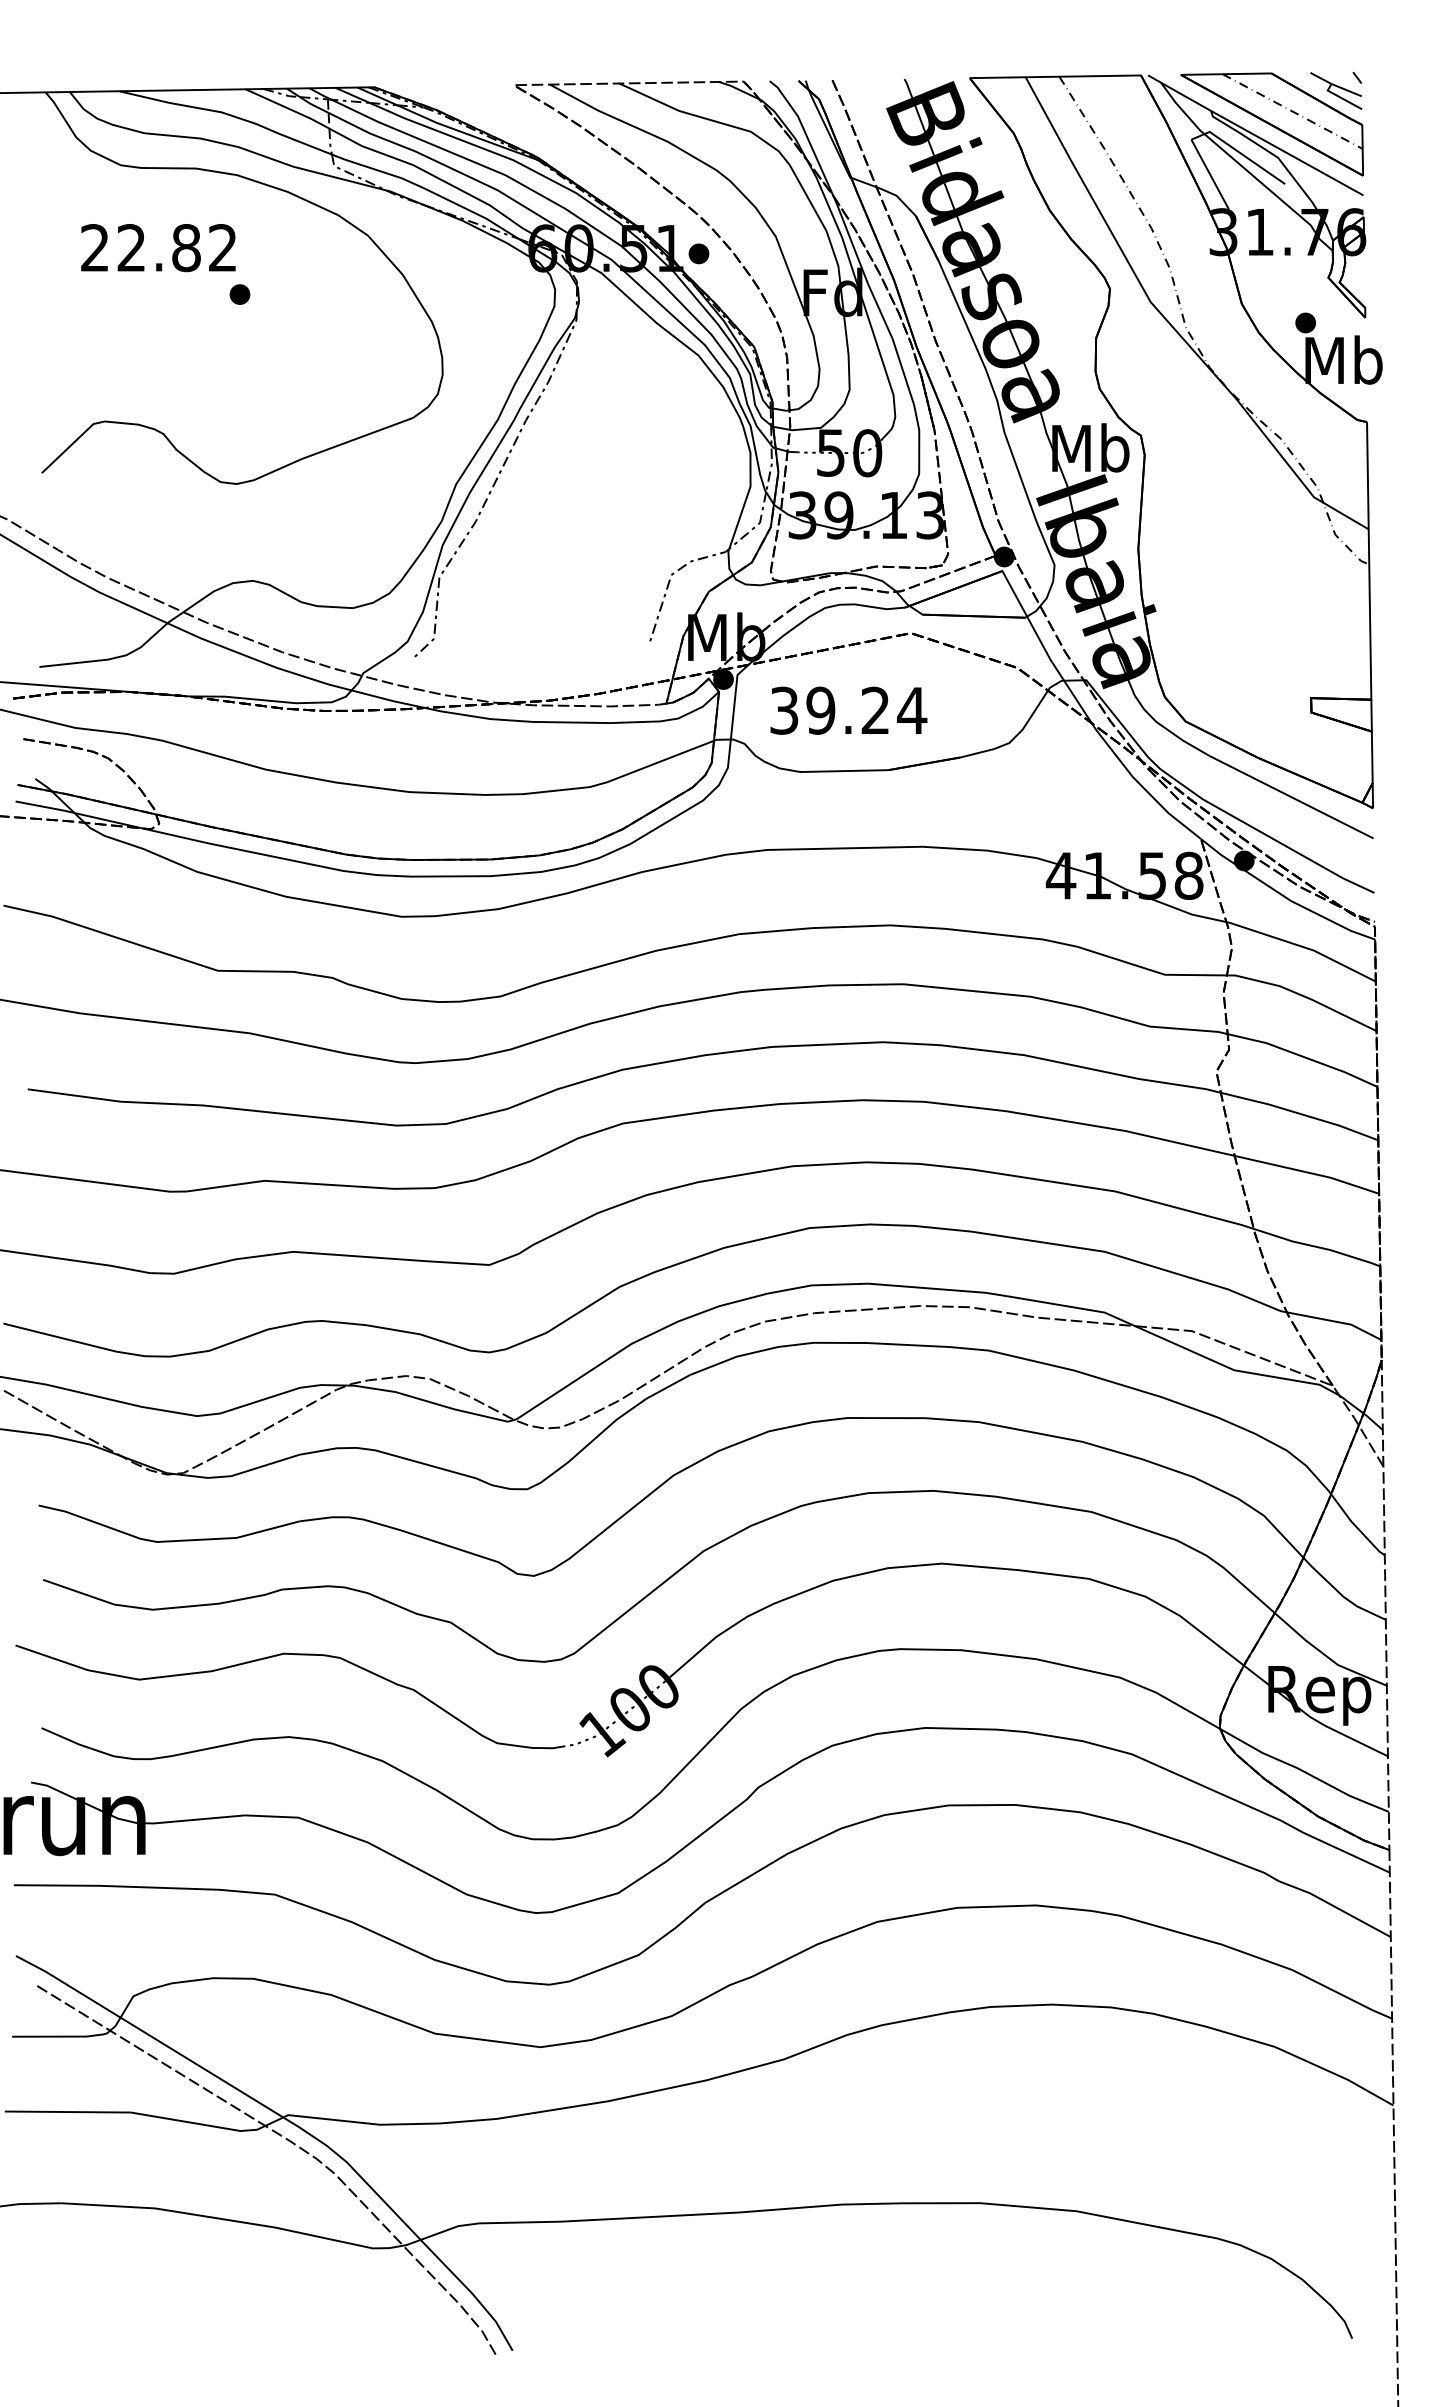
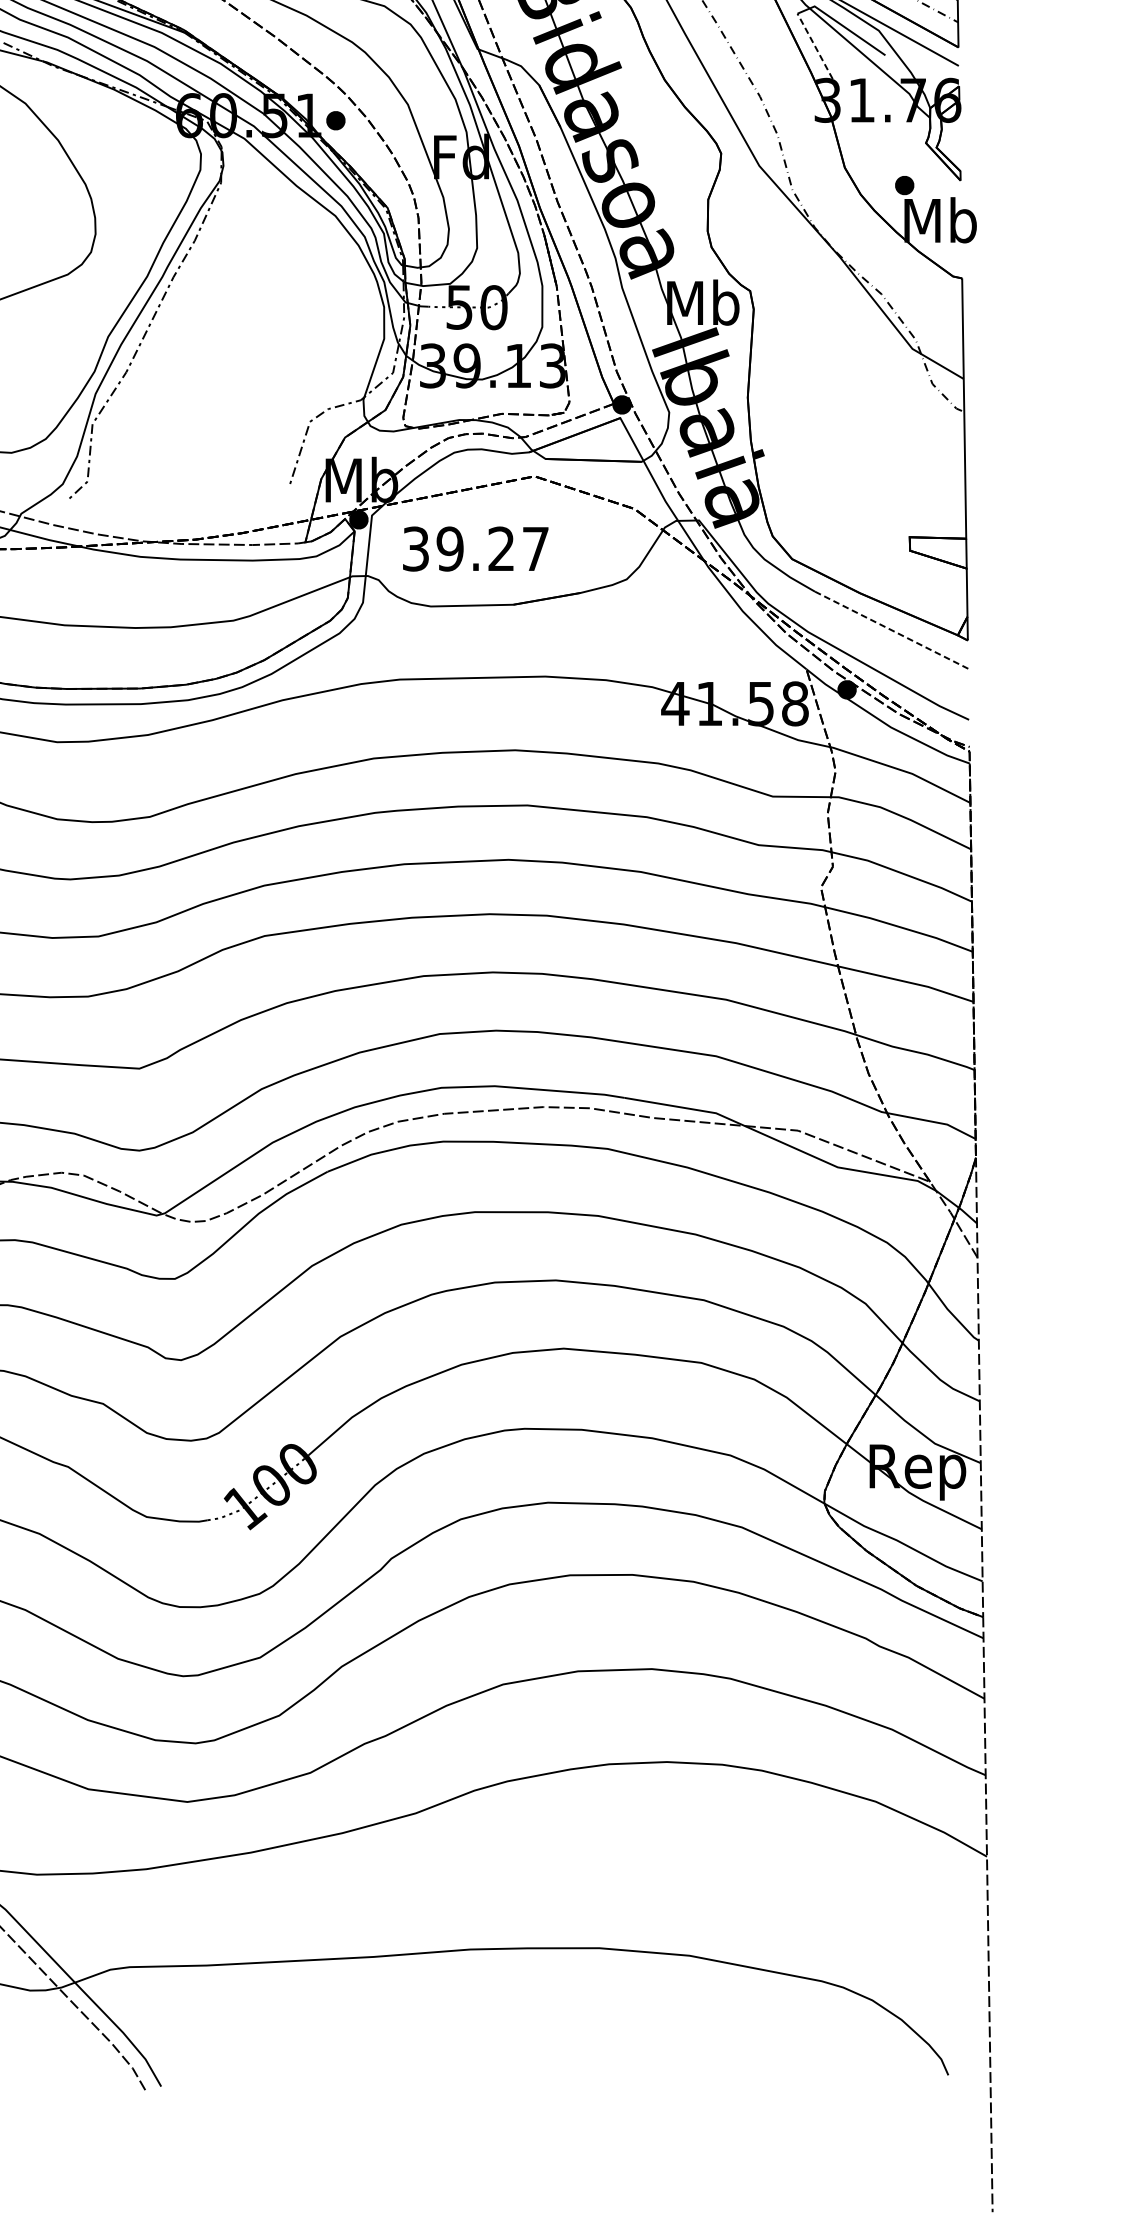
line: (1210, 174) -> (815, 46), solid -> dashed
text: (912, 710) -> (536, 548), 39.24 -> 39.27
line: (1291, 797) -> (891, 630), solid -> dashed

